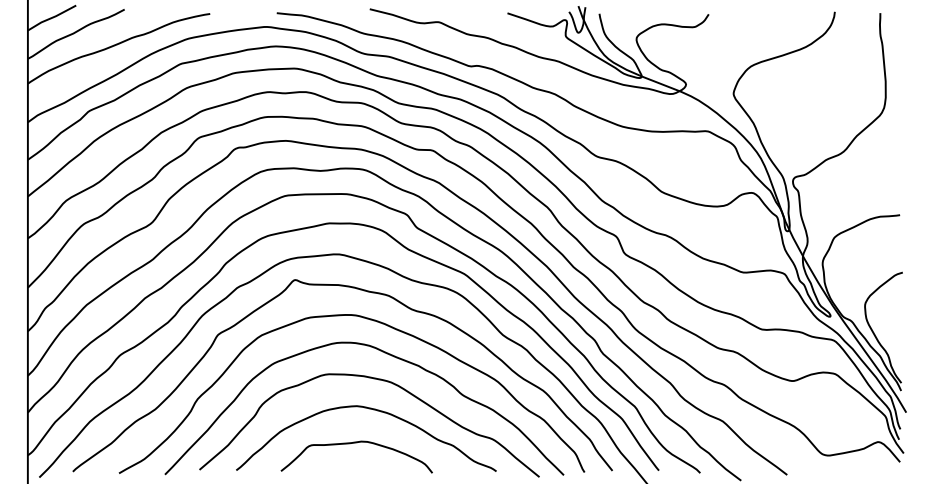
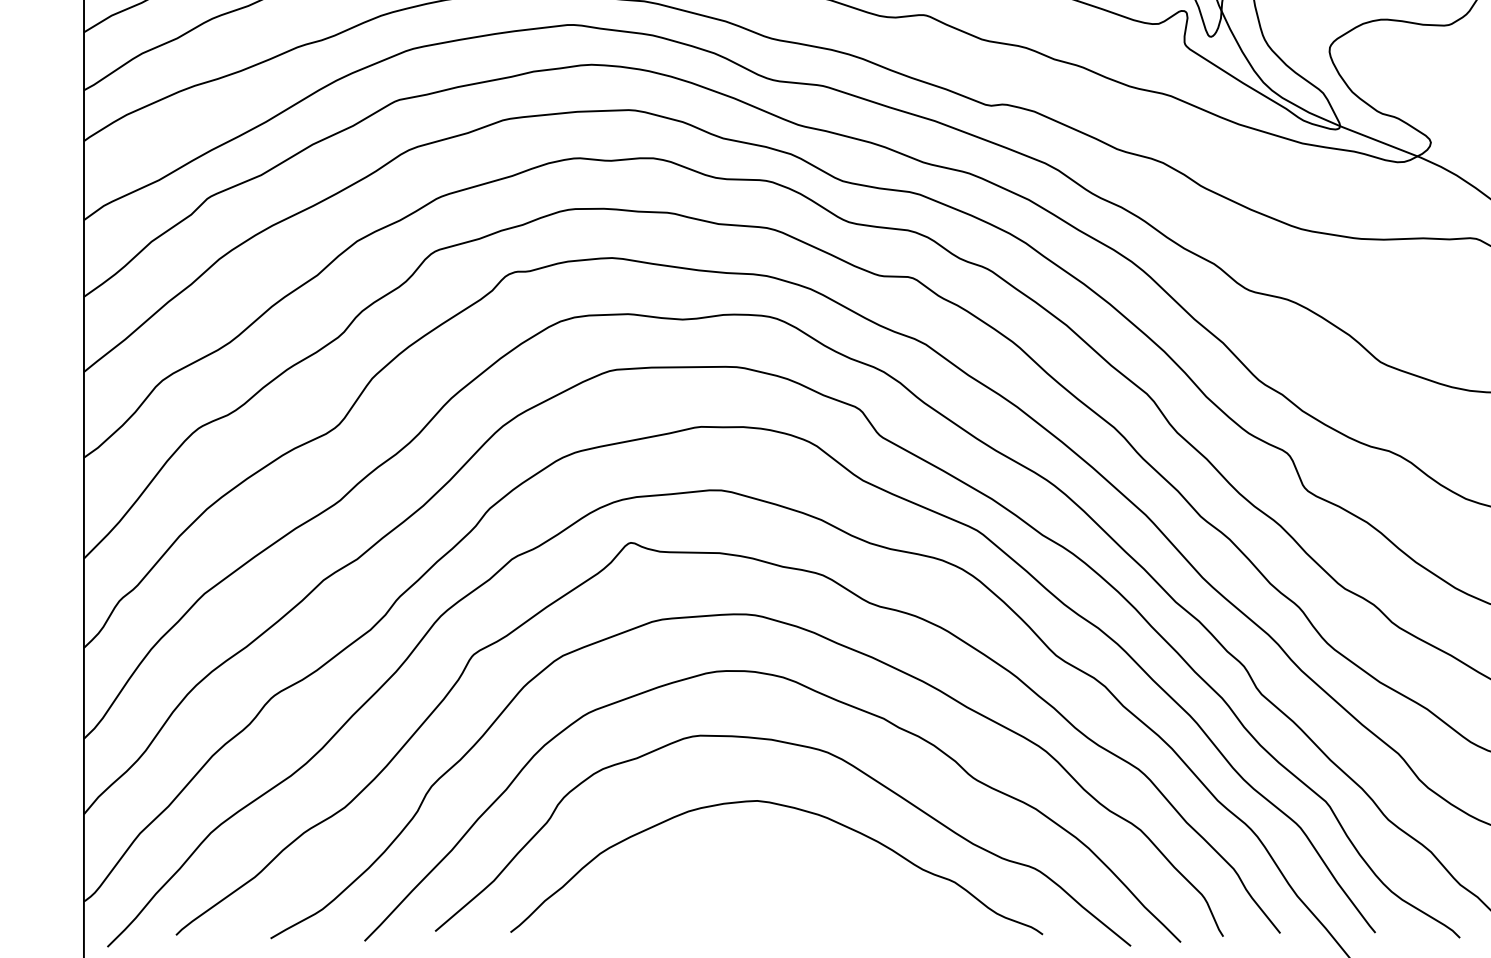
curve: (356, 443) -> (756, 877), removed

